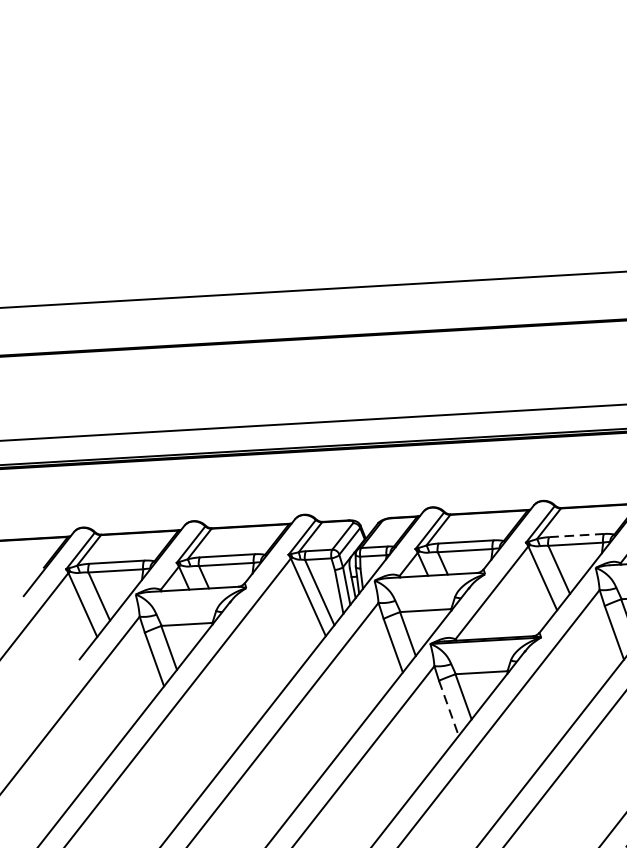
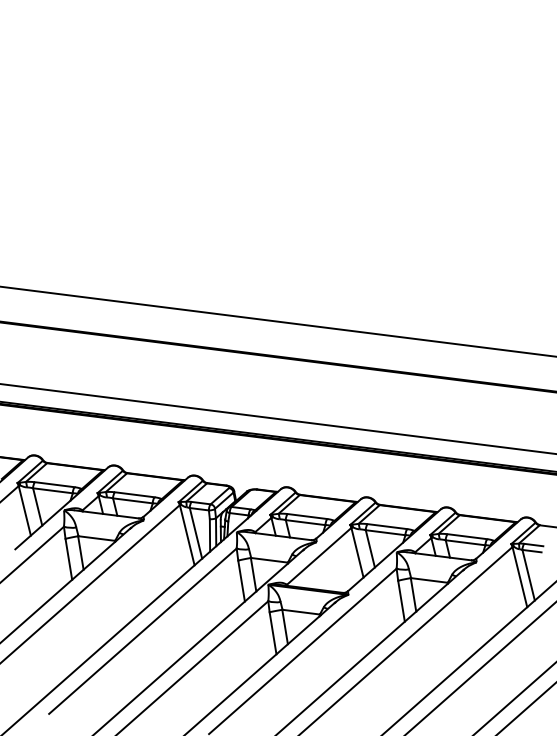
line: (576, 535) -> (387, 526), dashed -> solid
line: (449, 708) -> (273, 633), dashed -> solid

